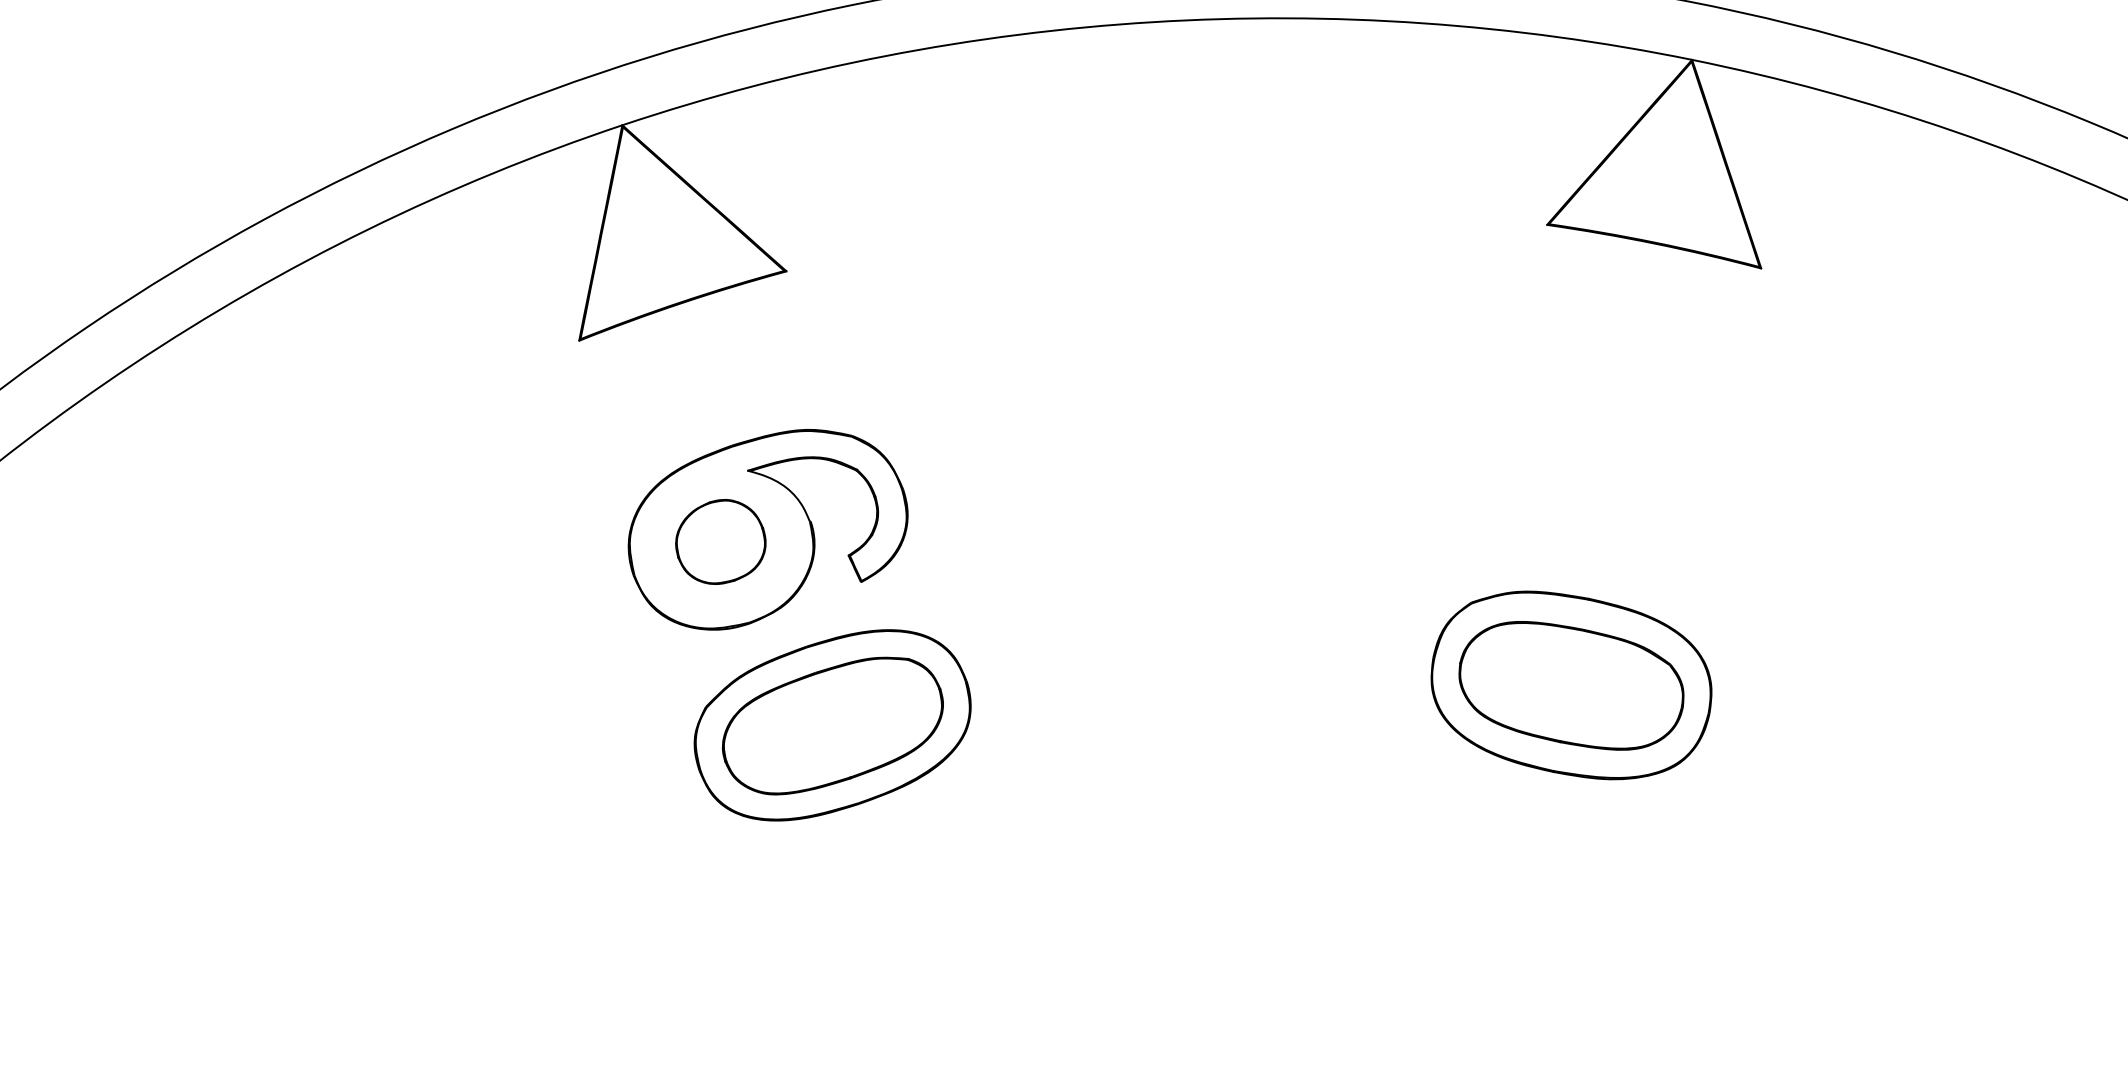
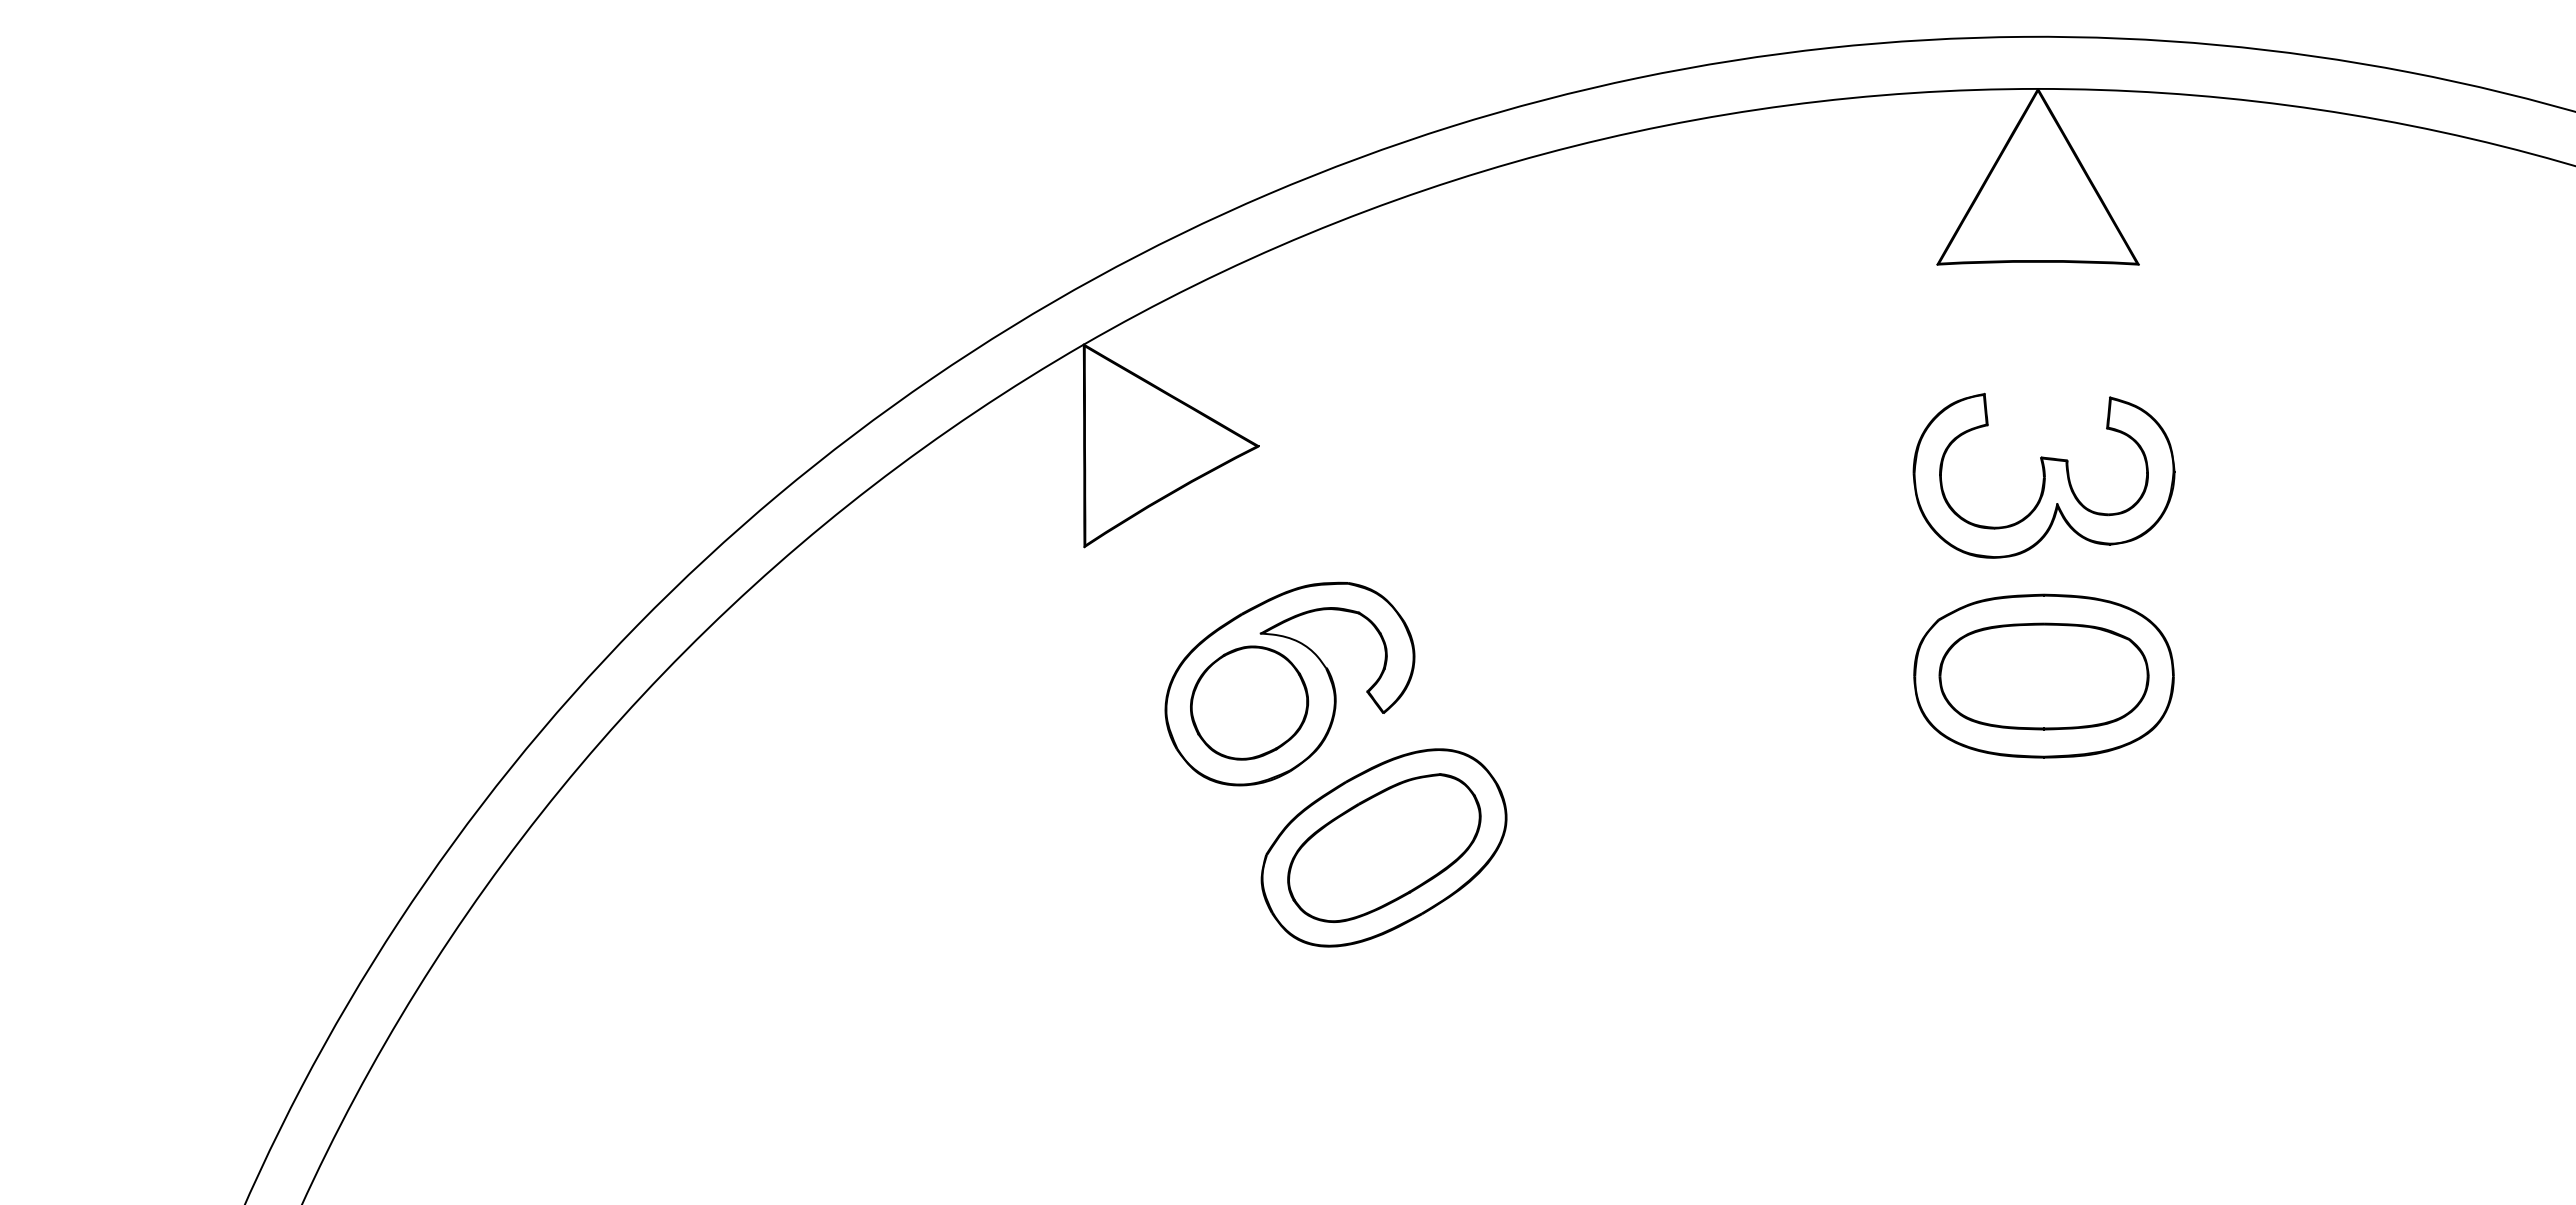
part: (1614, 471) -> (2043, 475), added
part: (721, 541) -> (1249, 702), size x1.43

